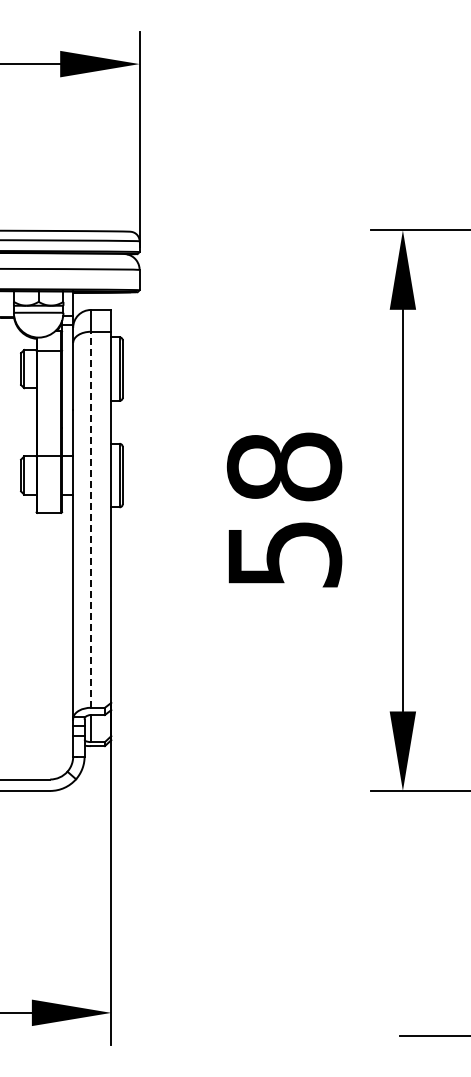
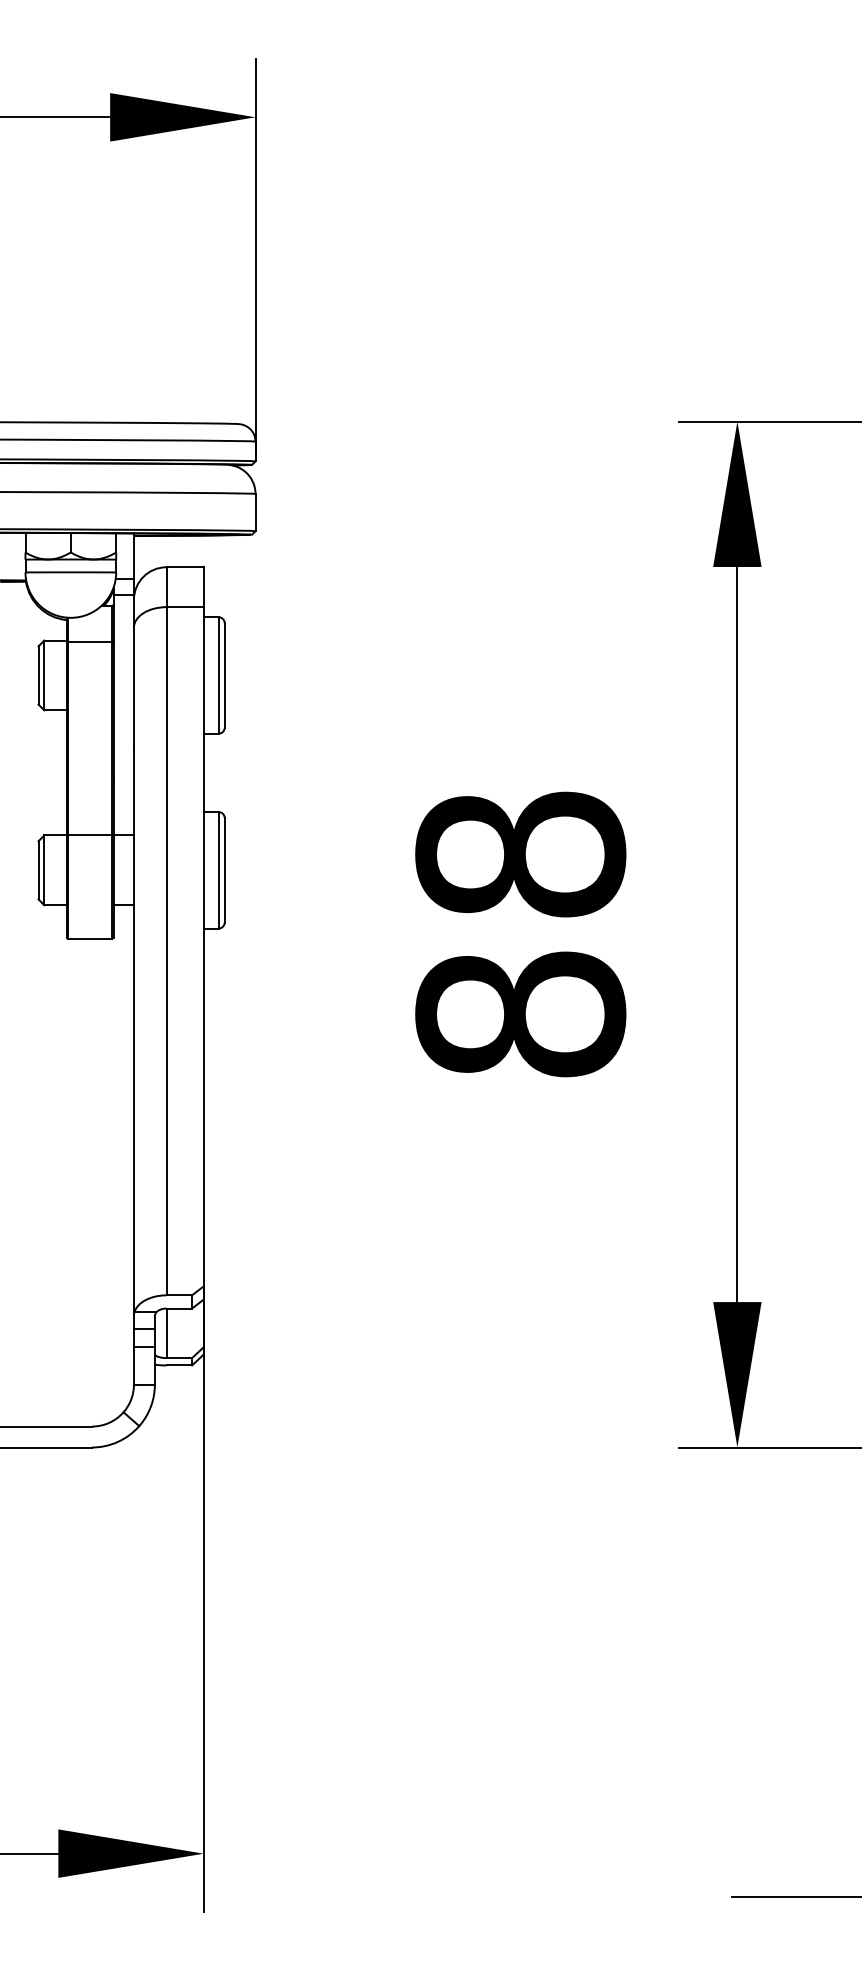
line: (90, 519) -> (165, 950), dashed -> solid
text: (284, 554) -> (520, 1014), 58 -> 88

